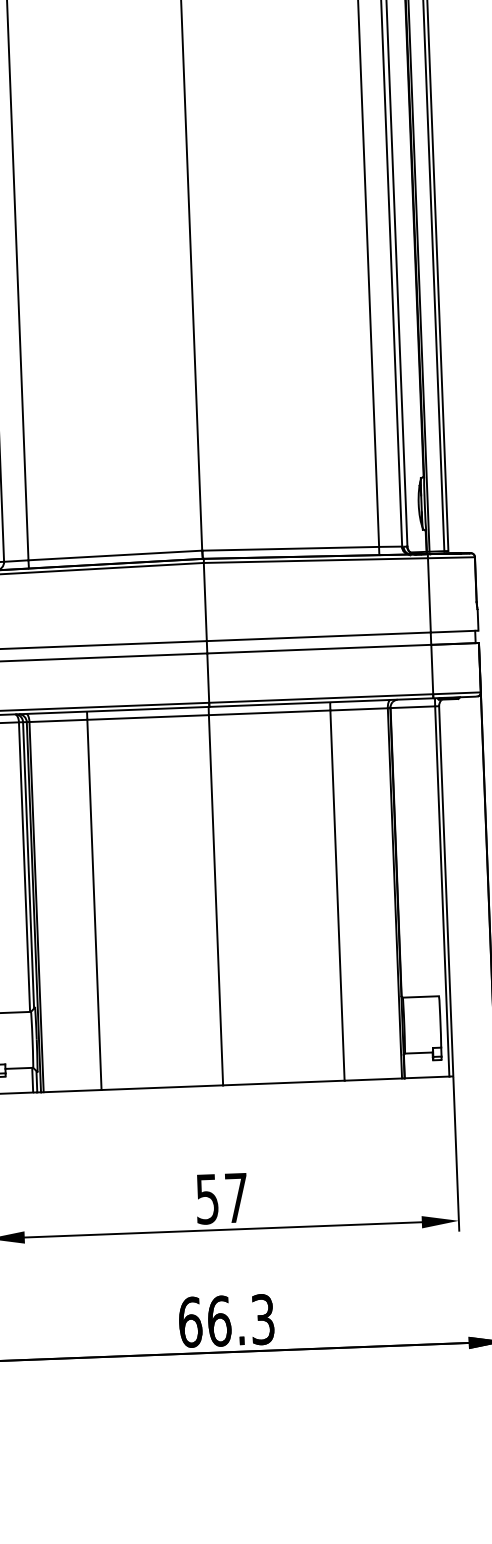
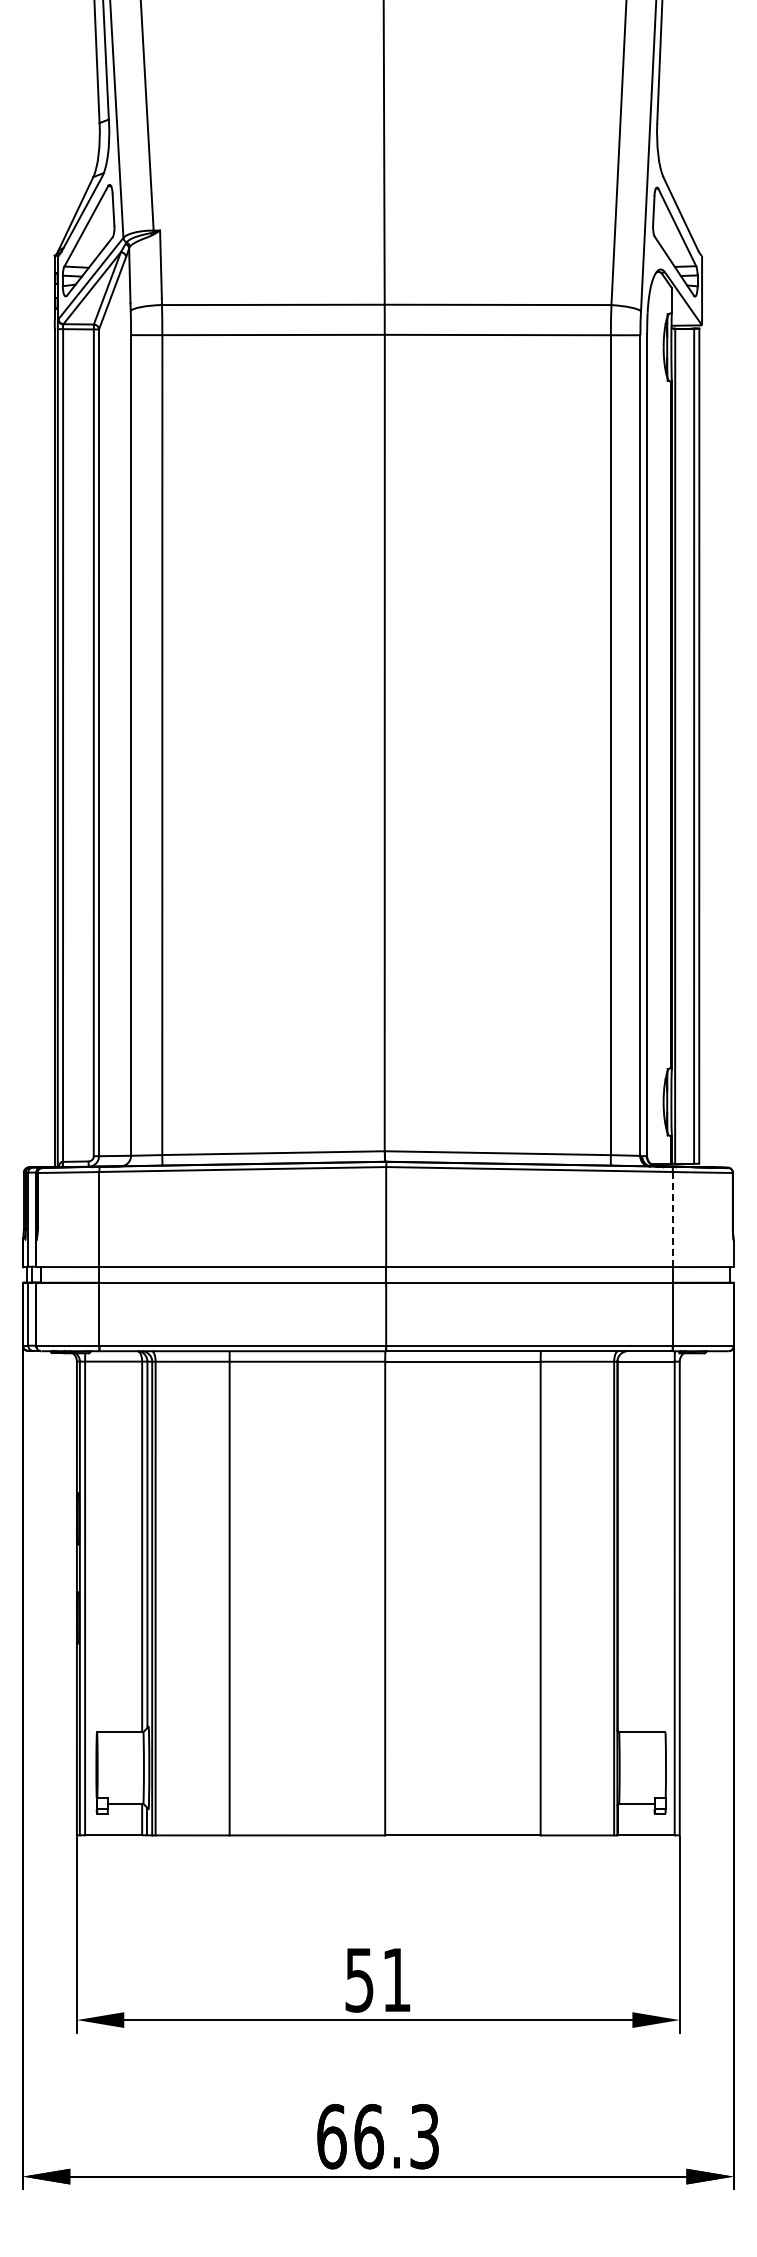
line: (429, 595) -> (672, 1219), solid -> dashed
text: (236, 1197) -> (396, 1979), 57 -> 51

